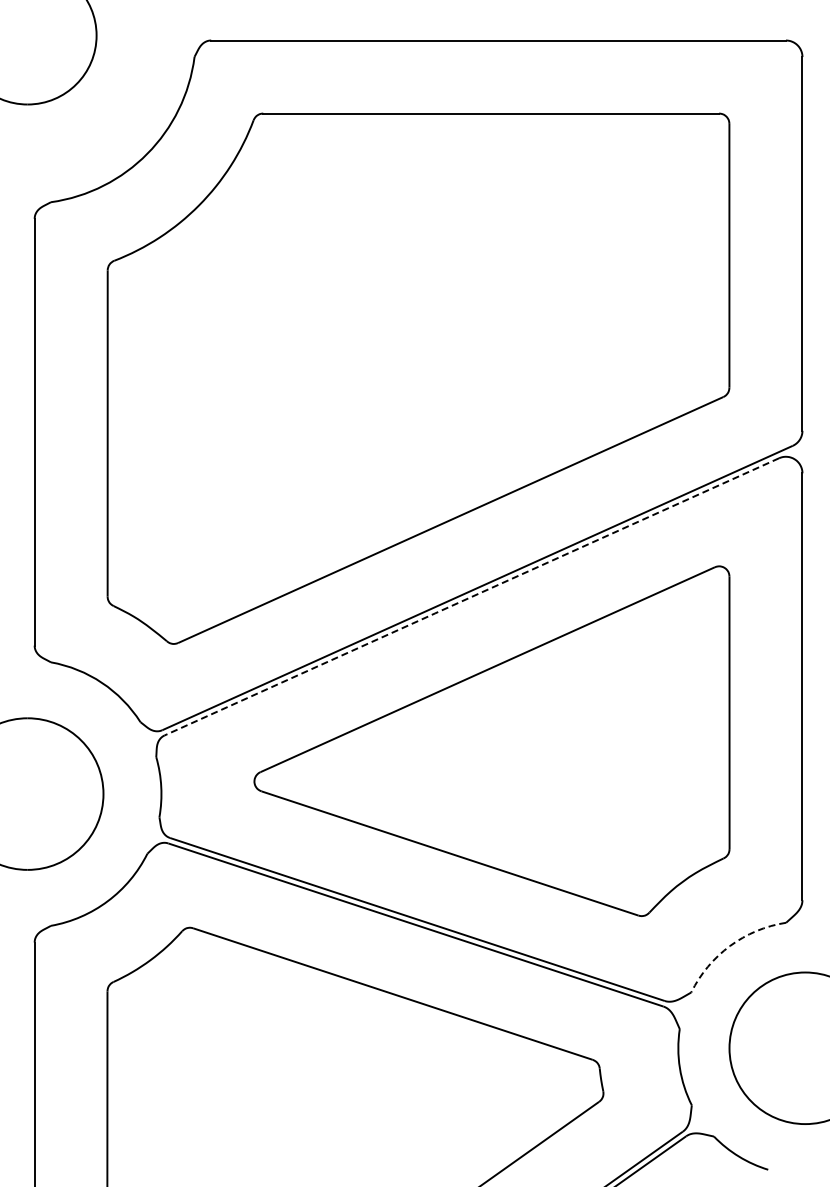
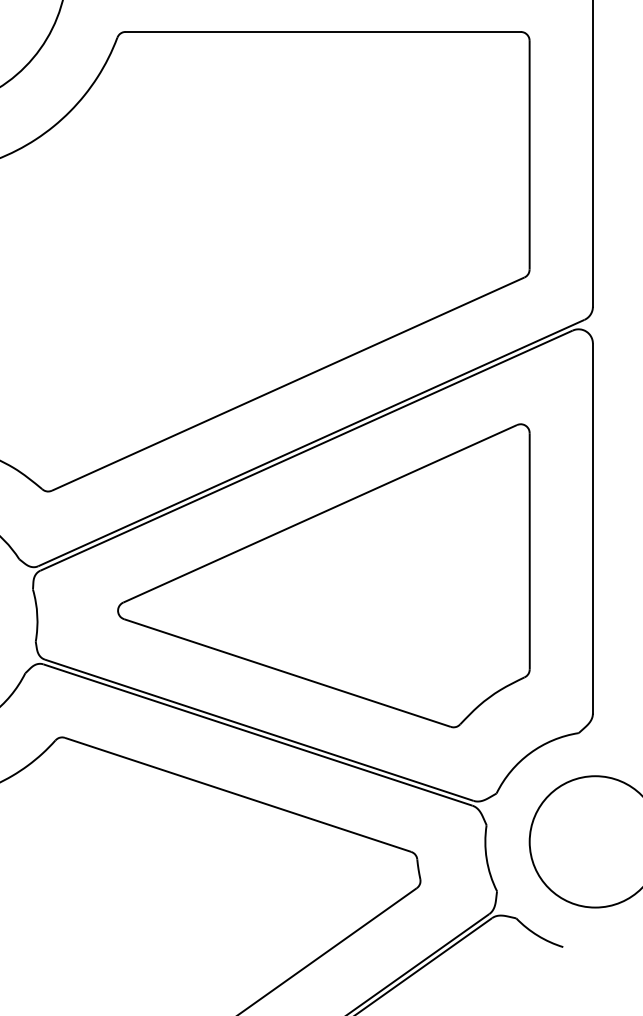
line: (471, 597) -> (306, 451), dashed -> solid
arc: (730, 945) -> (530, 752), dashed -> solid

